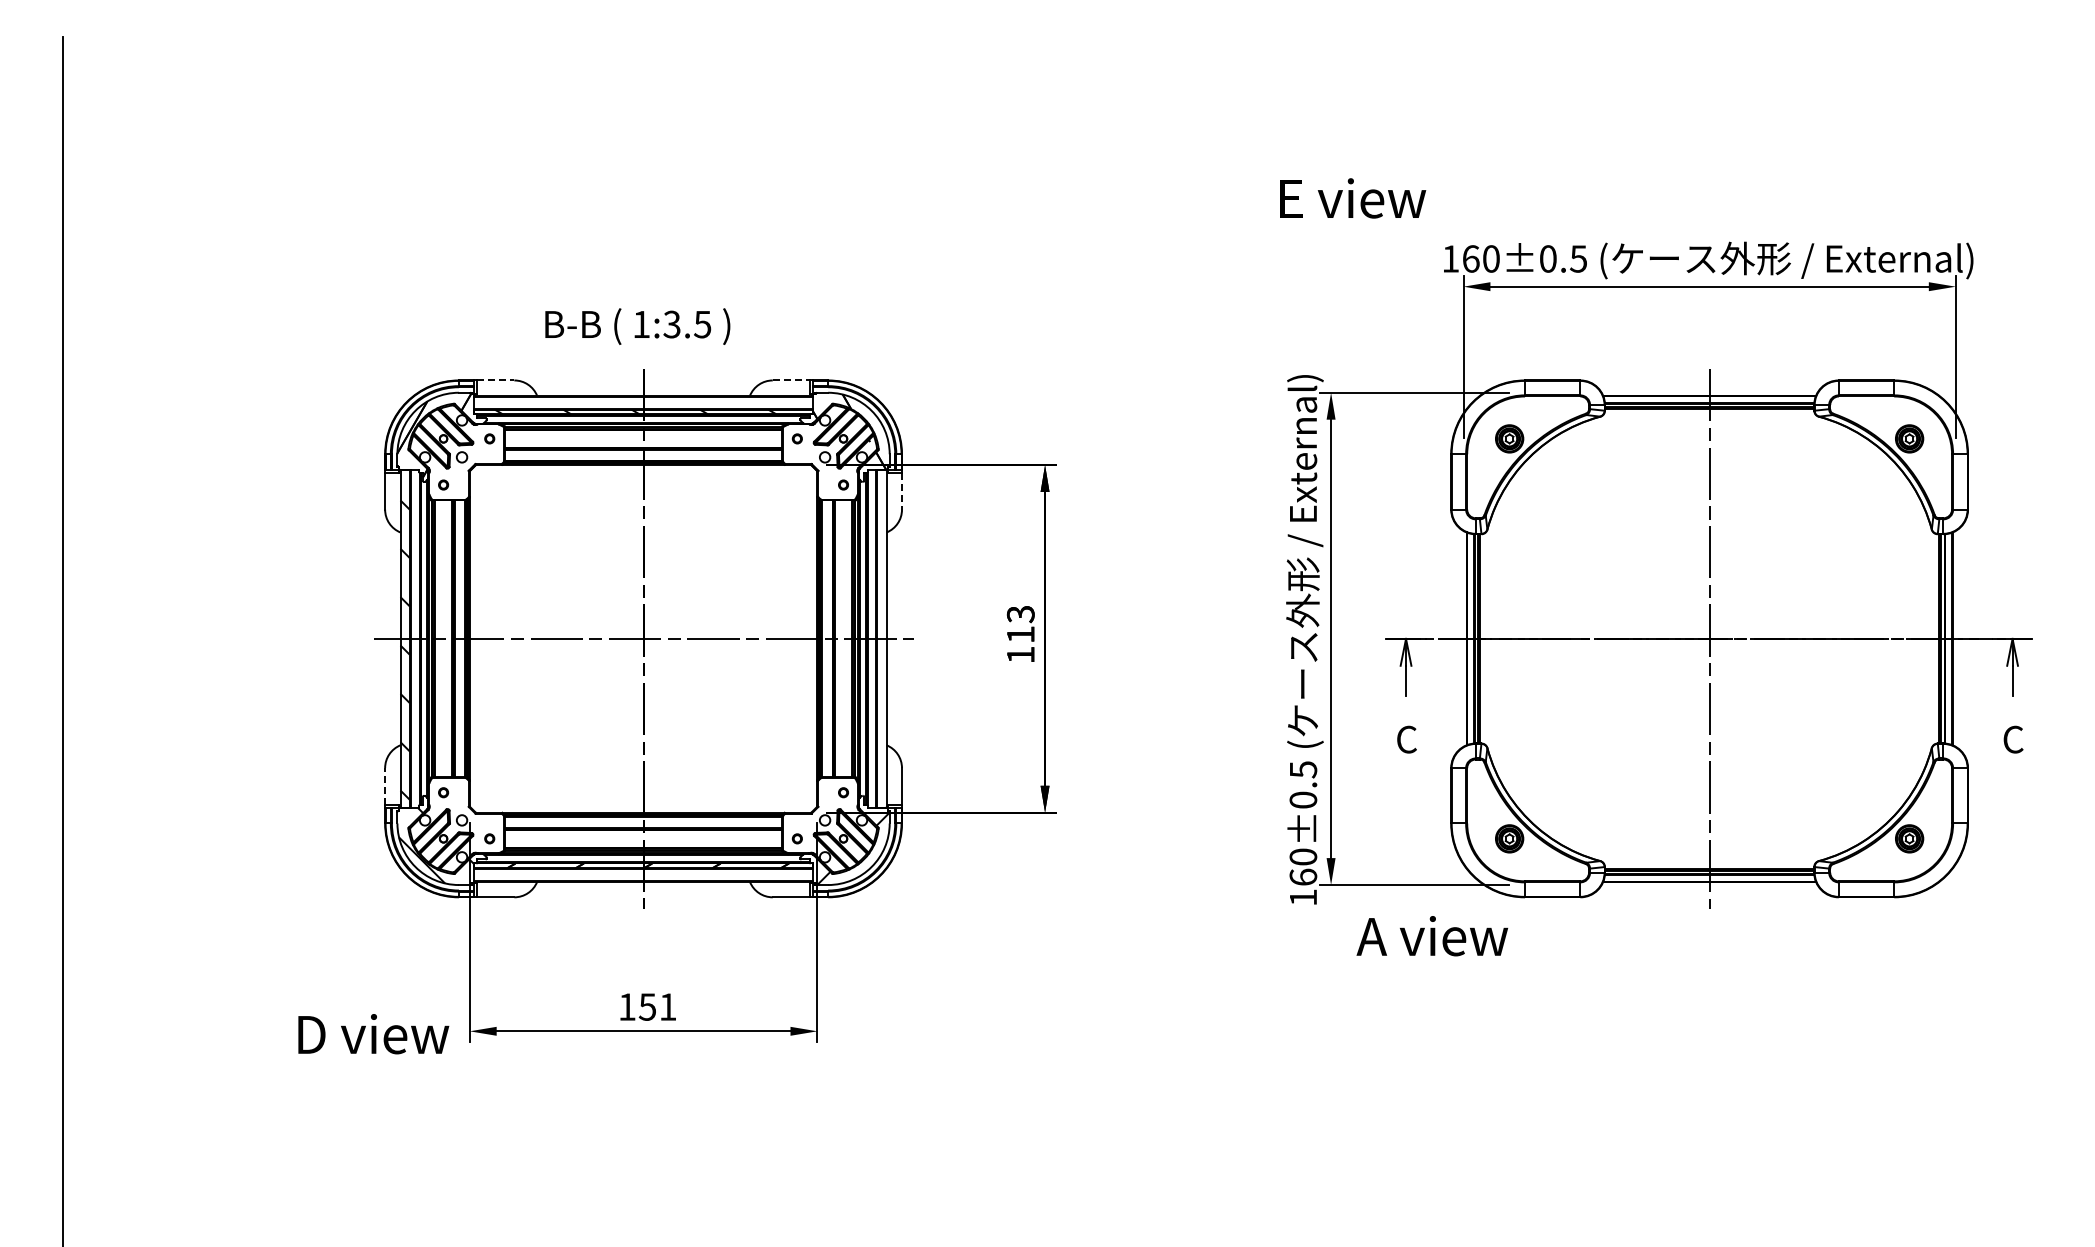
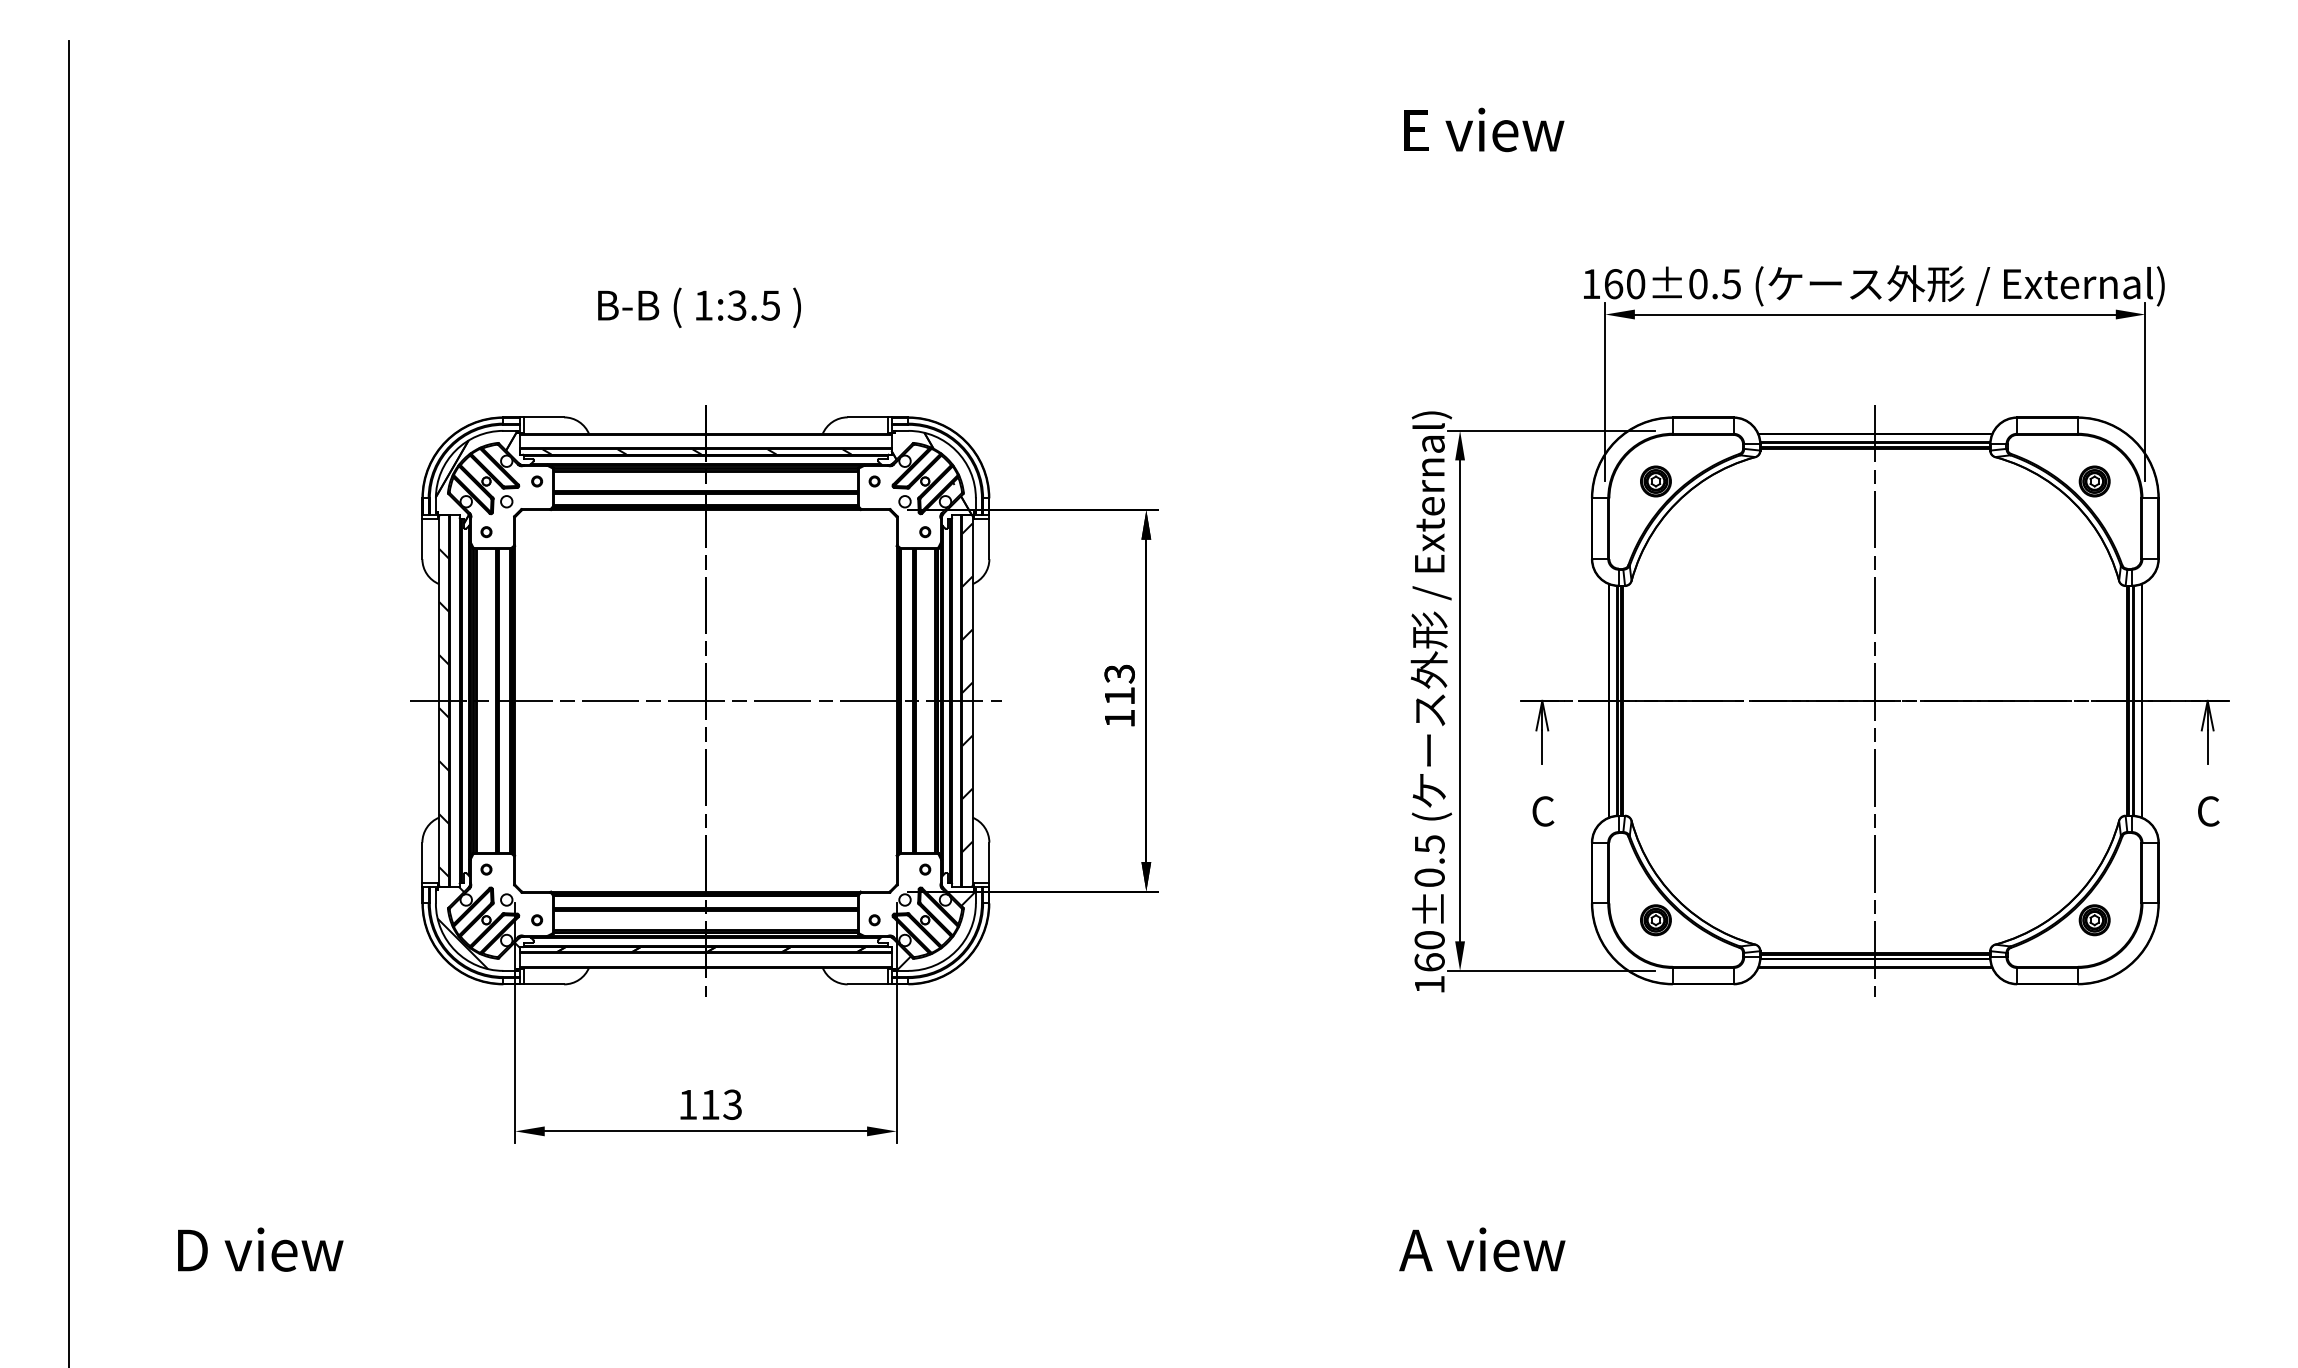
text: (1353, 198) -> (1484, 130), moved
text: (637, 326) -> (699, 307), moved
line: (496, 380) -> (544, 417), dashed -> solid
line: (791, 380) -> (868, 417), dashed -> solid
line: (902, 491) -> (989, 539), dashed -> solid
hatch: (881, 626) -> (966, 687), added
line: (385, 786) -> (422, 862), dashed -> solid
text: (1432, 936) -> (1482, 1250), moved
text: (657, 1006) -> (721, 1104), 151 -> 113
text: (373, 1034) -> (260, 1250), moved

